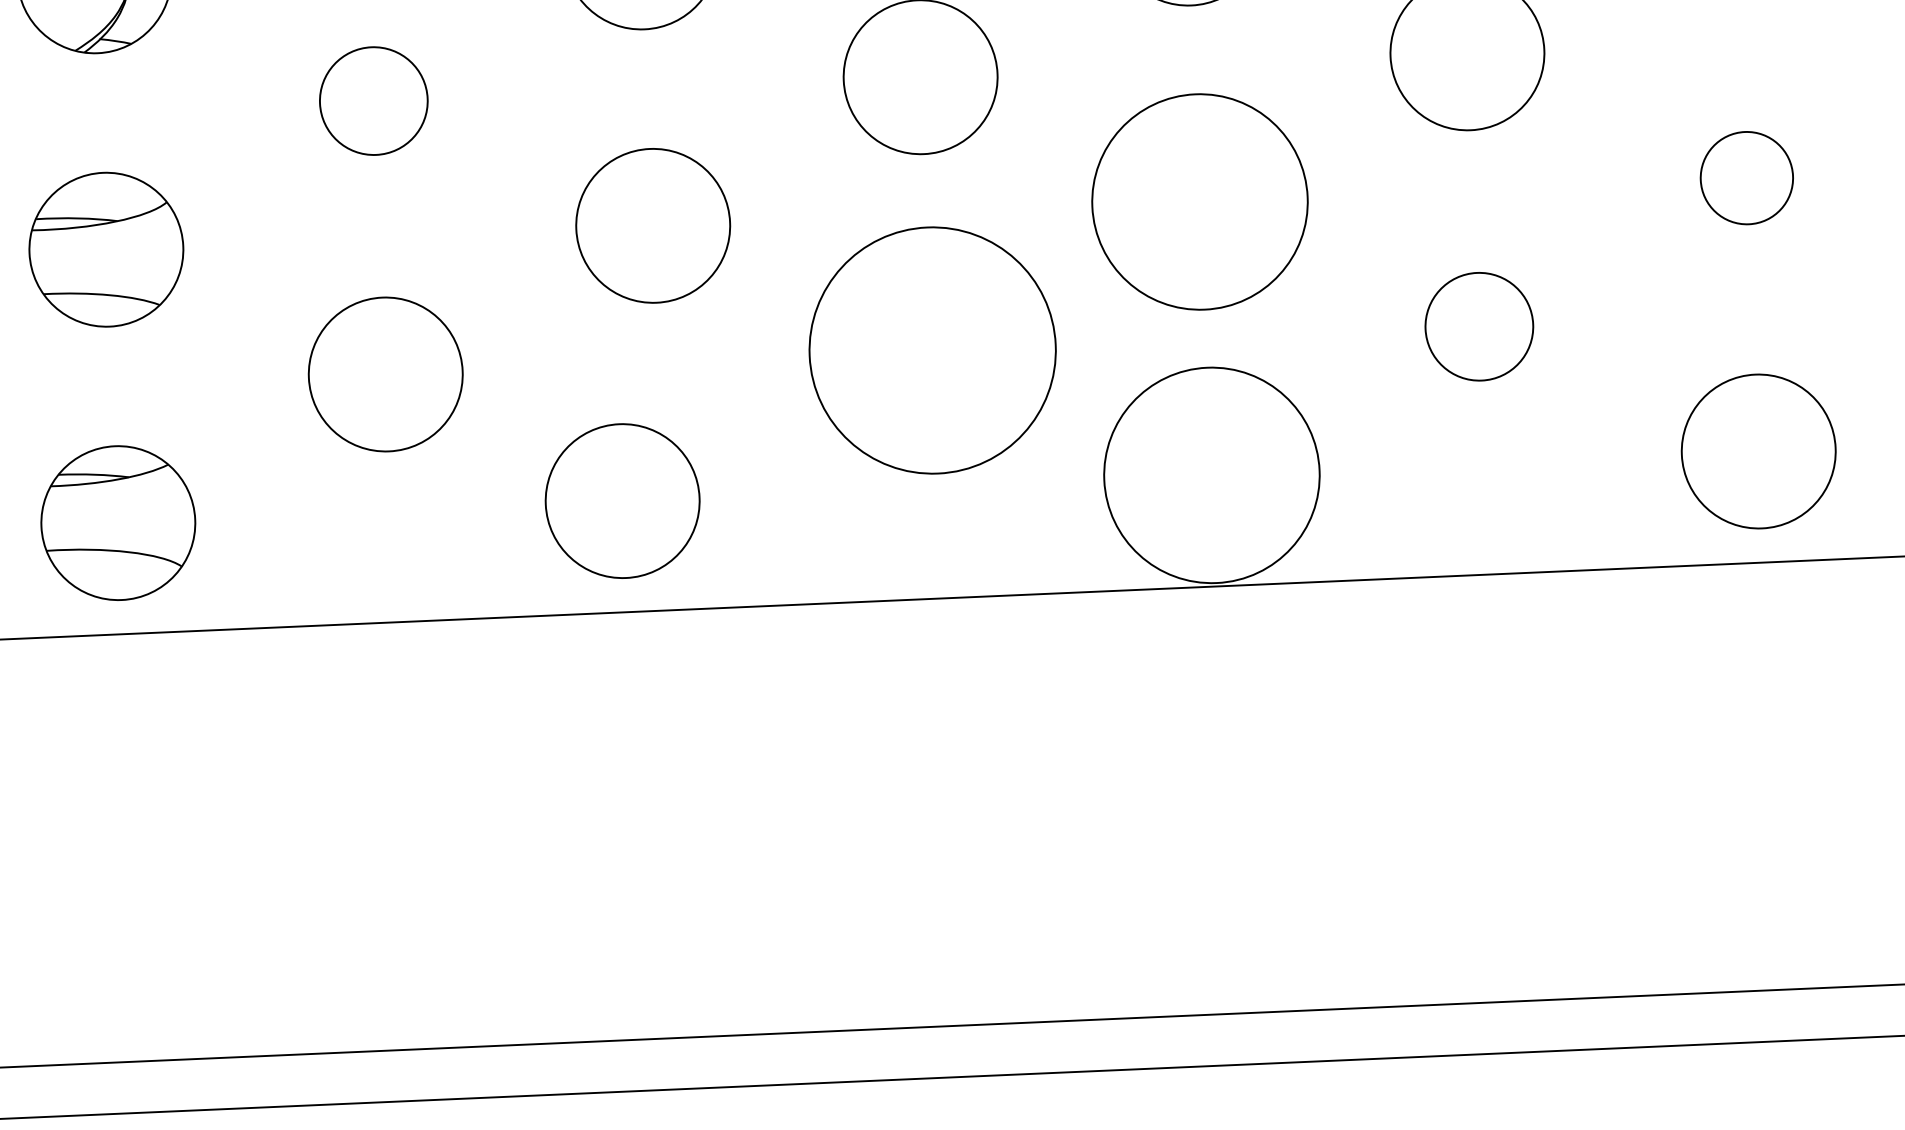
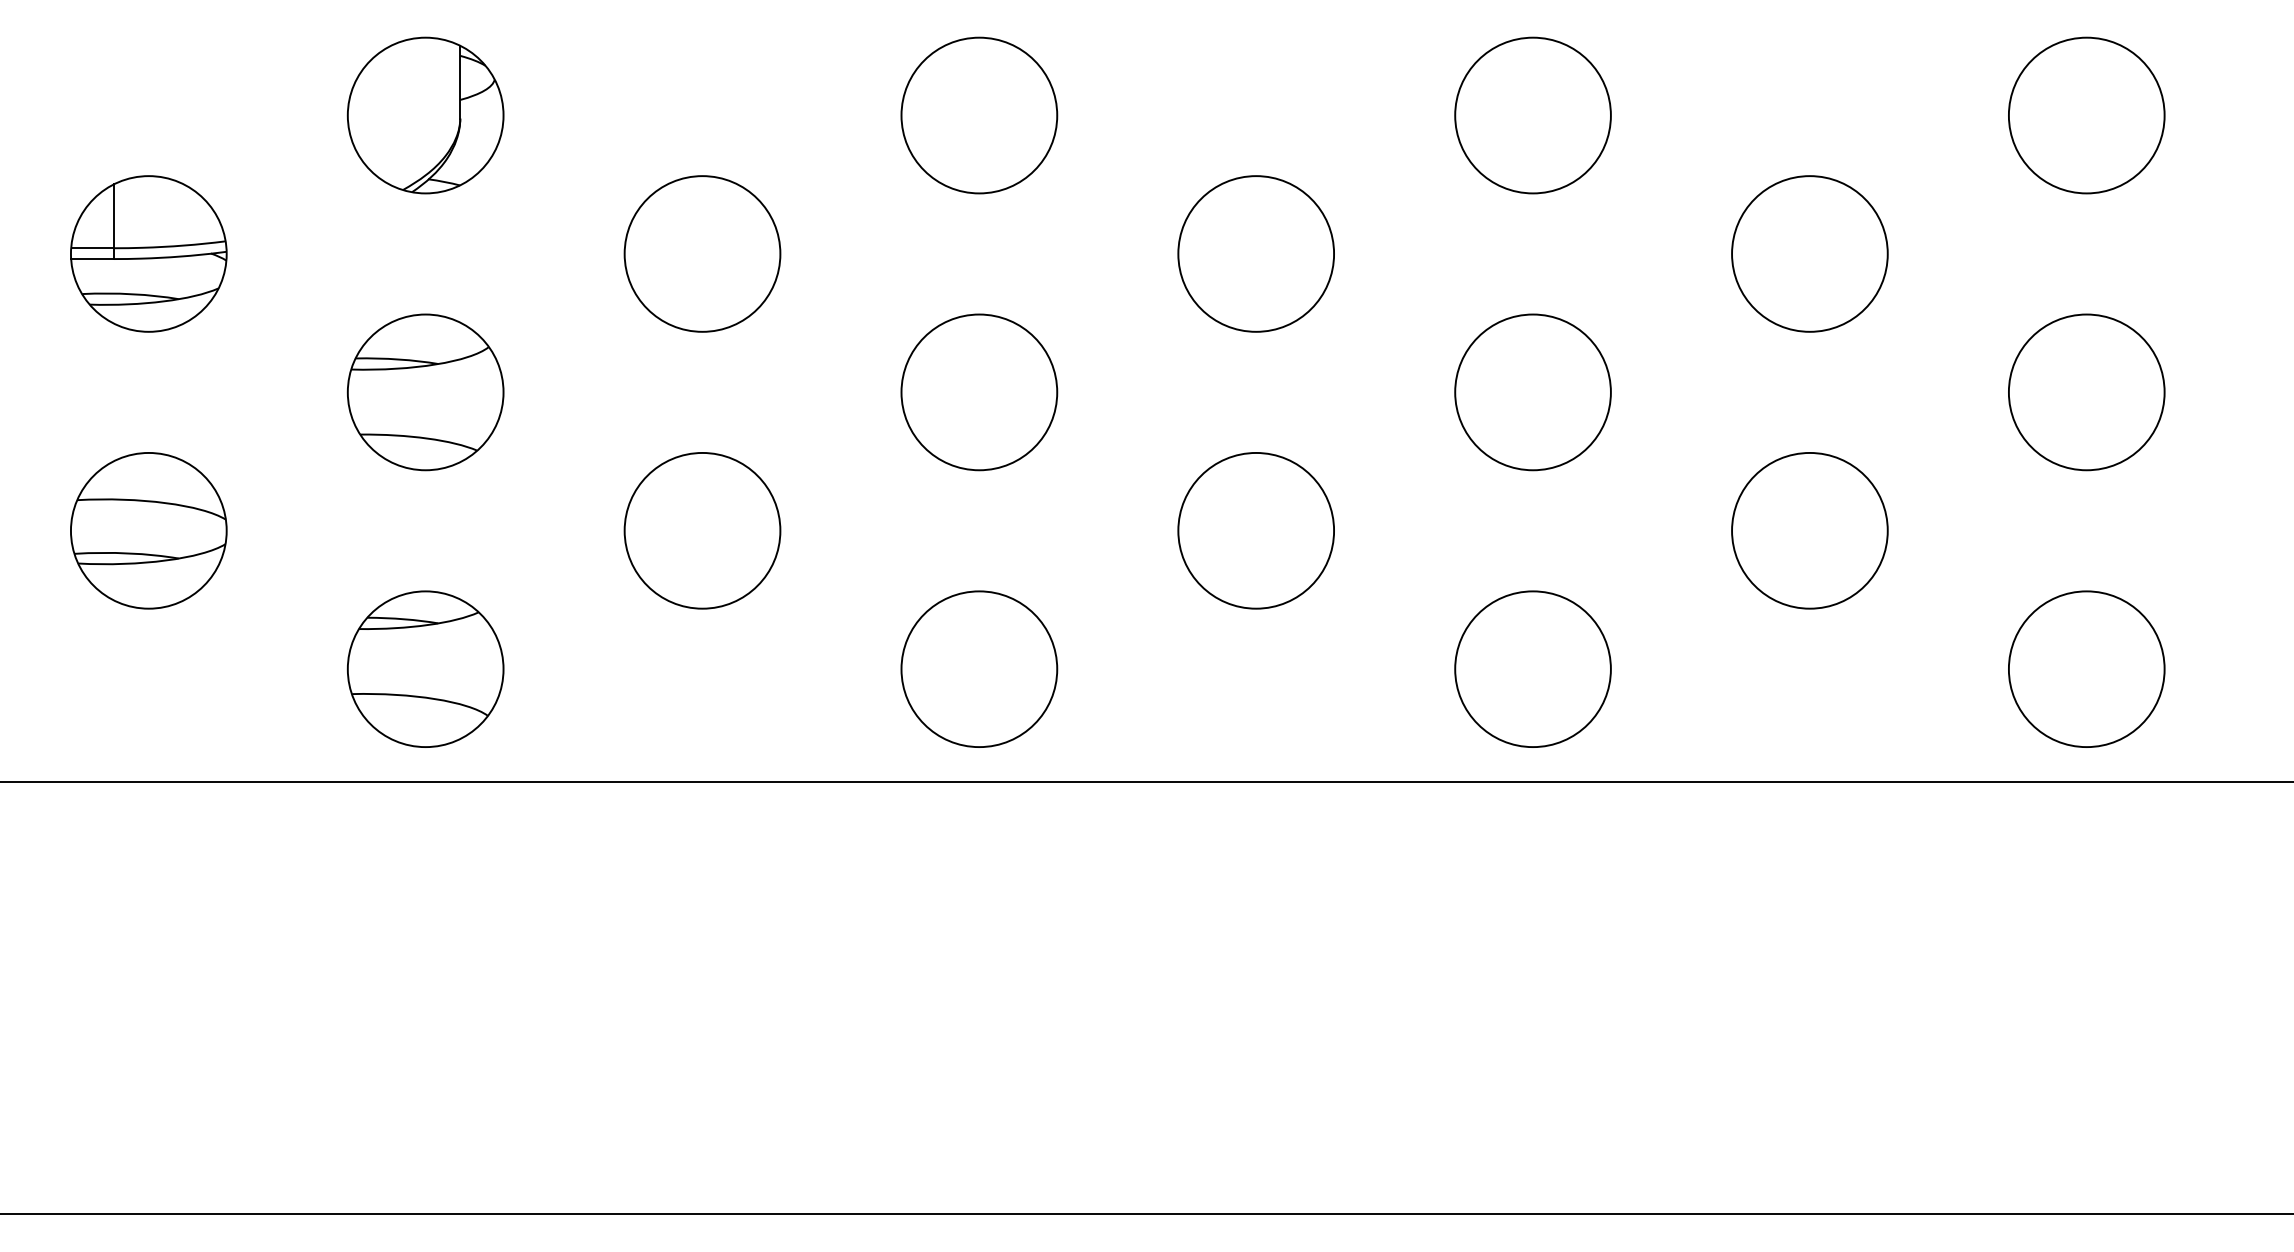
circle: (373, 100) -> (702, 253), size x1.43
circle: (1746, 178) -> (2086, 392), size x1.67
circle: (1199, 202) -> (1532, 392), size x0.71
circle: (1478, 326) -> (1809, 530), size x1.43
circle: (931, 350) -> (1255, 530), size x0.62
circle: (1211, 475) -> (1532, 669), size x0.71
circle: (622, 500) -> (979, 668), moved

